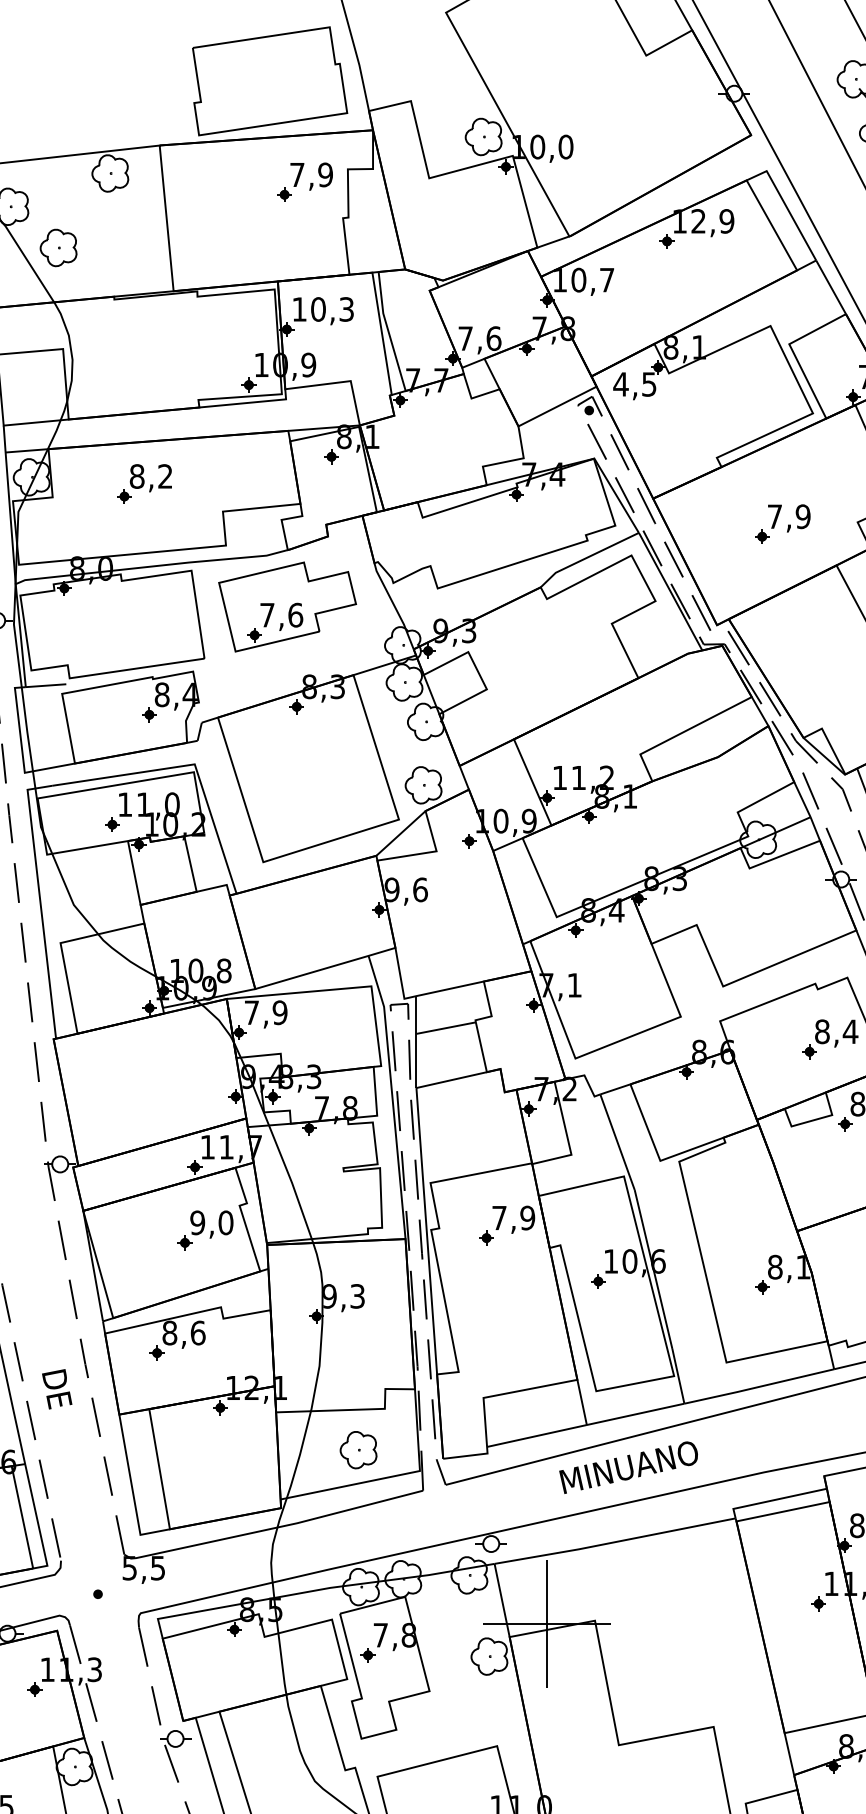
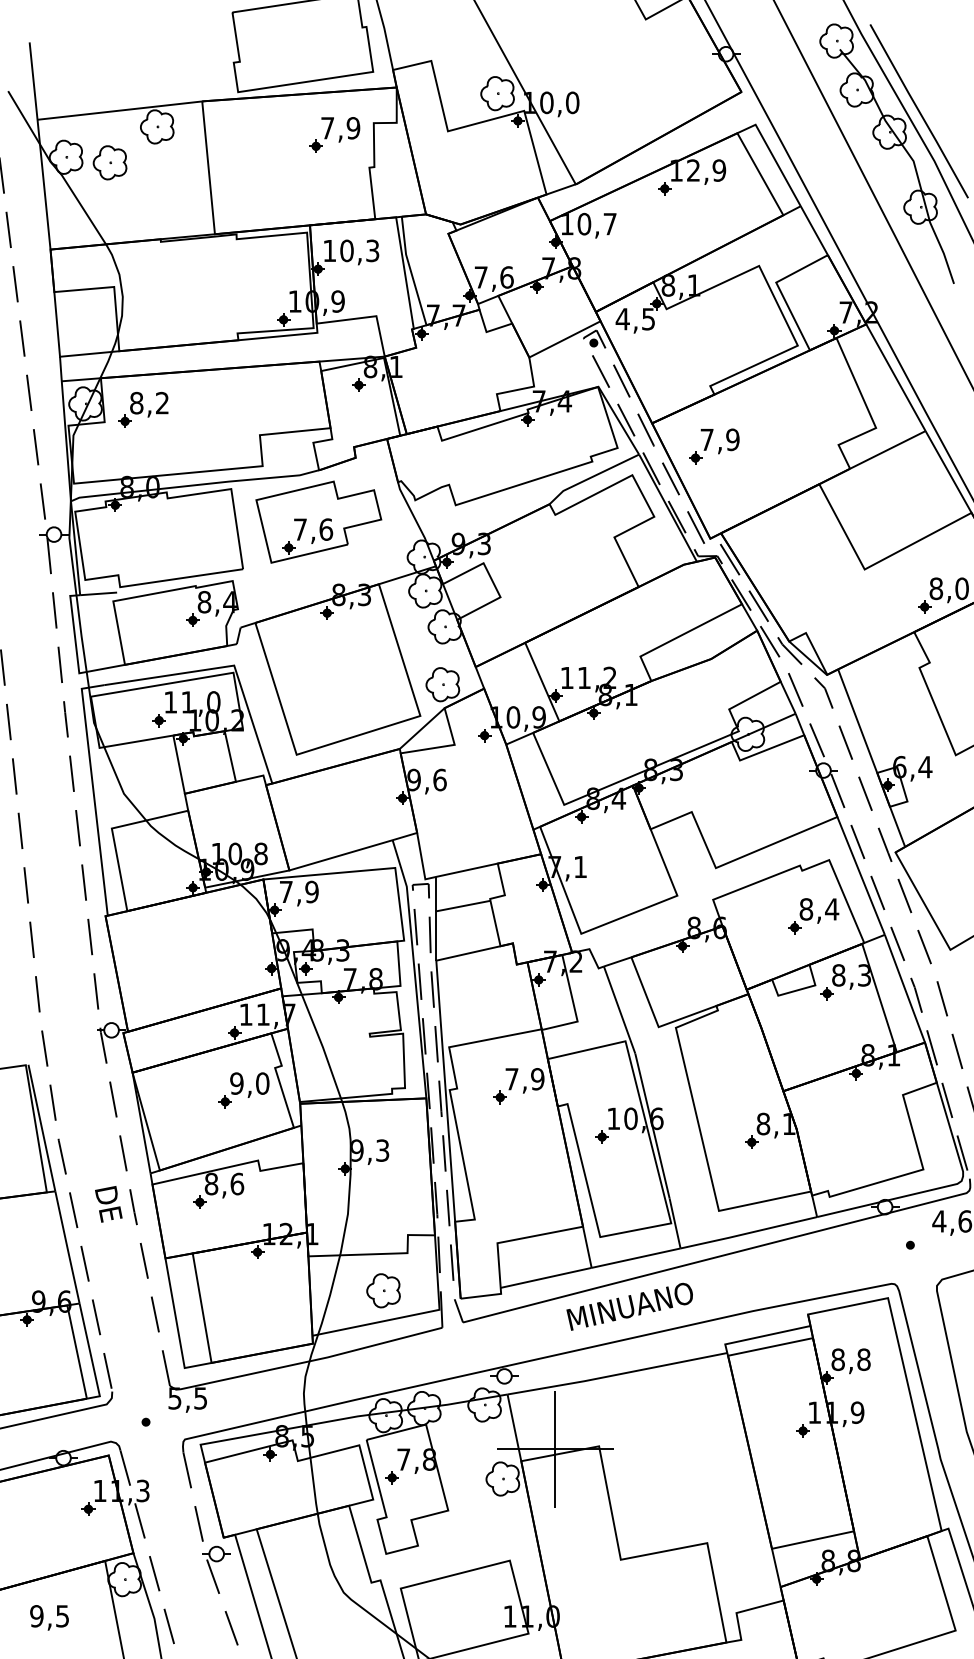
part: (57, 247) -> (109, 162), moved
part: (144, 483) -> (143, 409), moved
part: (783, 524) -> (714, 446), moved
text: (56, 1389) -> (108, 1204), moved

